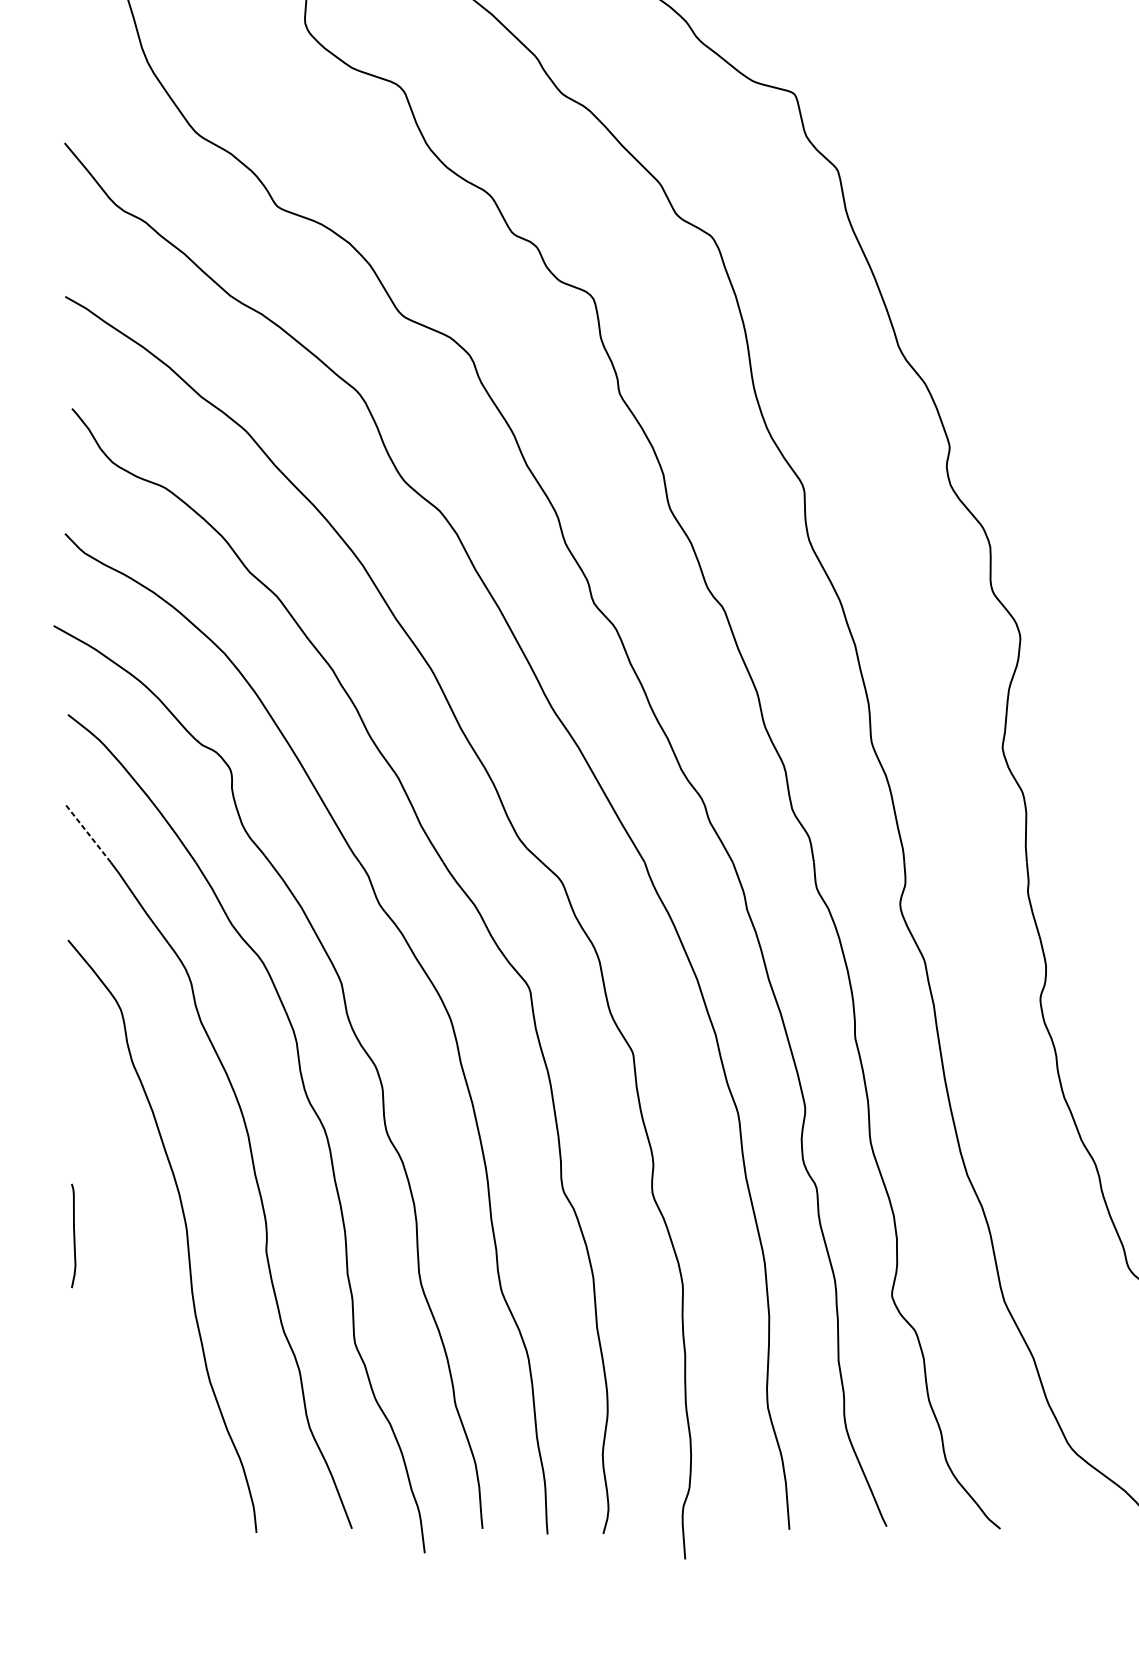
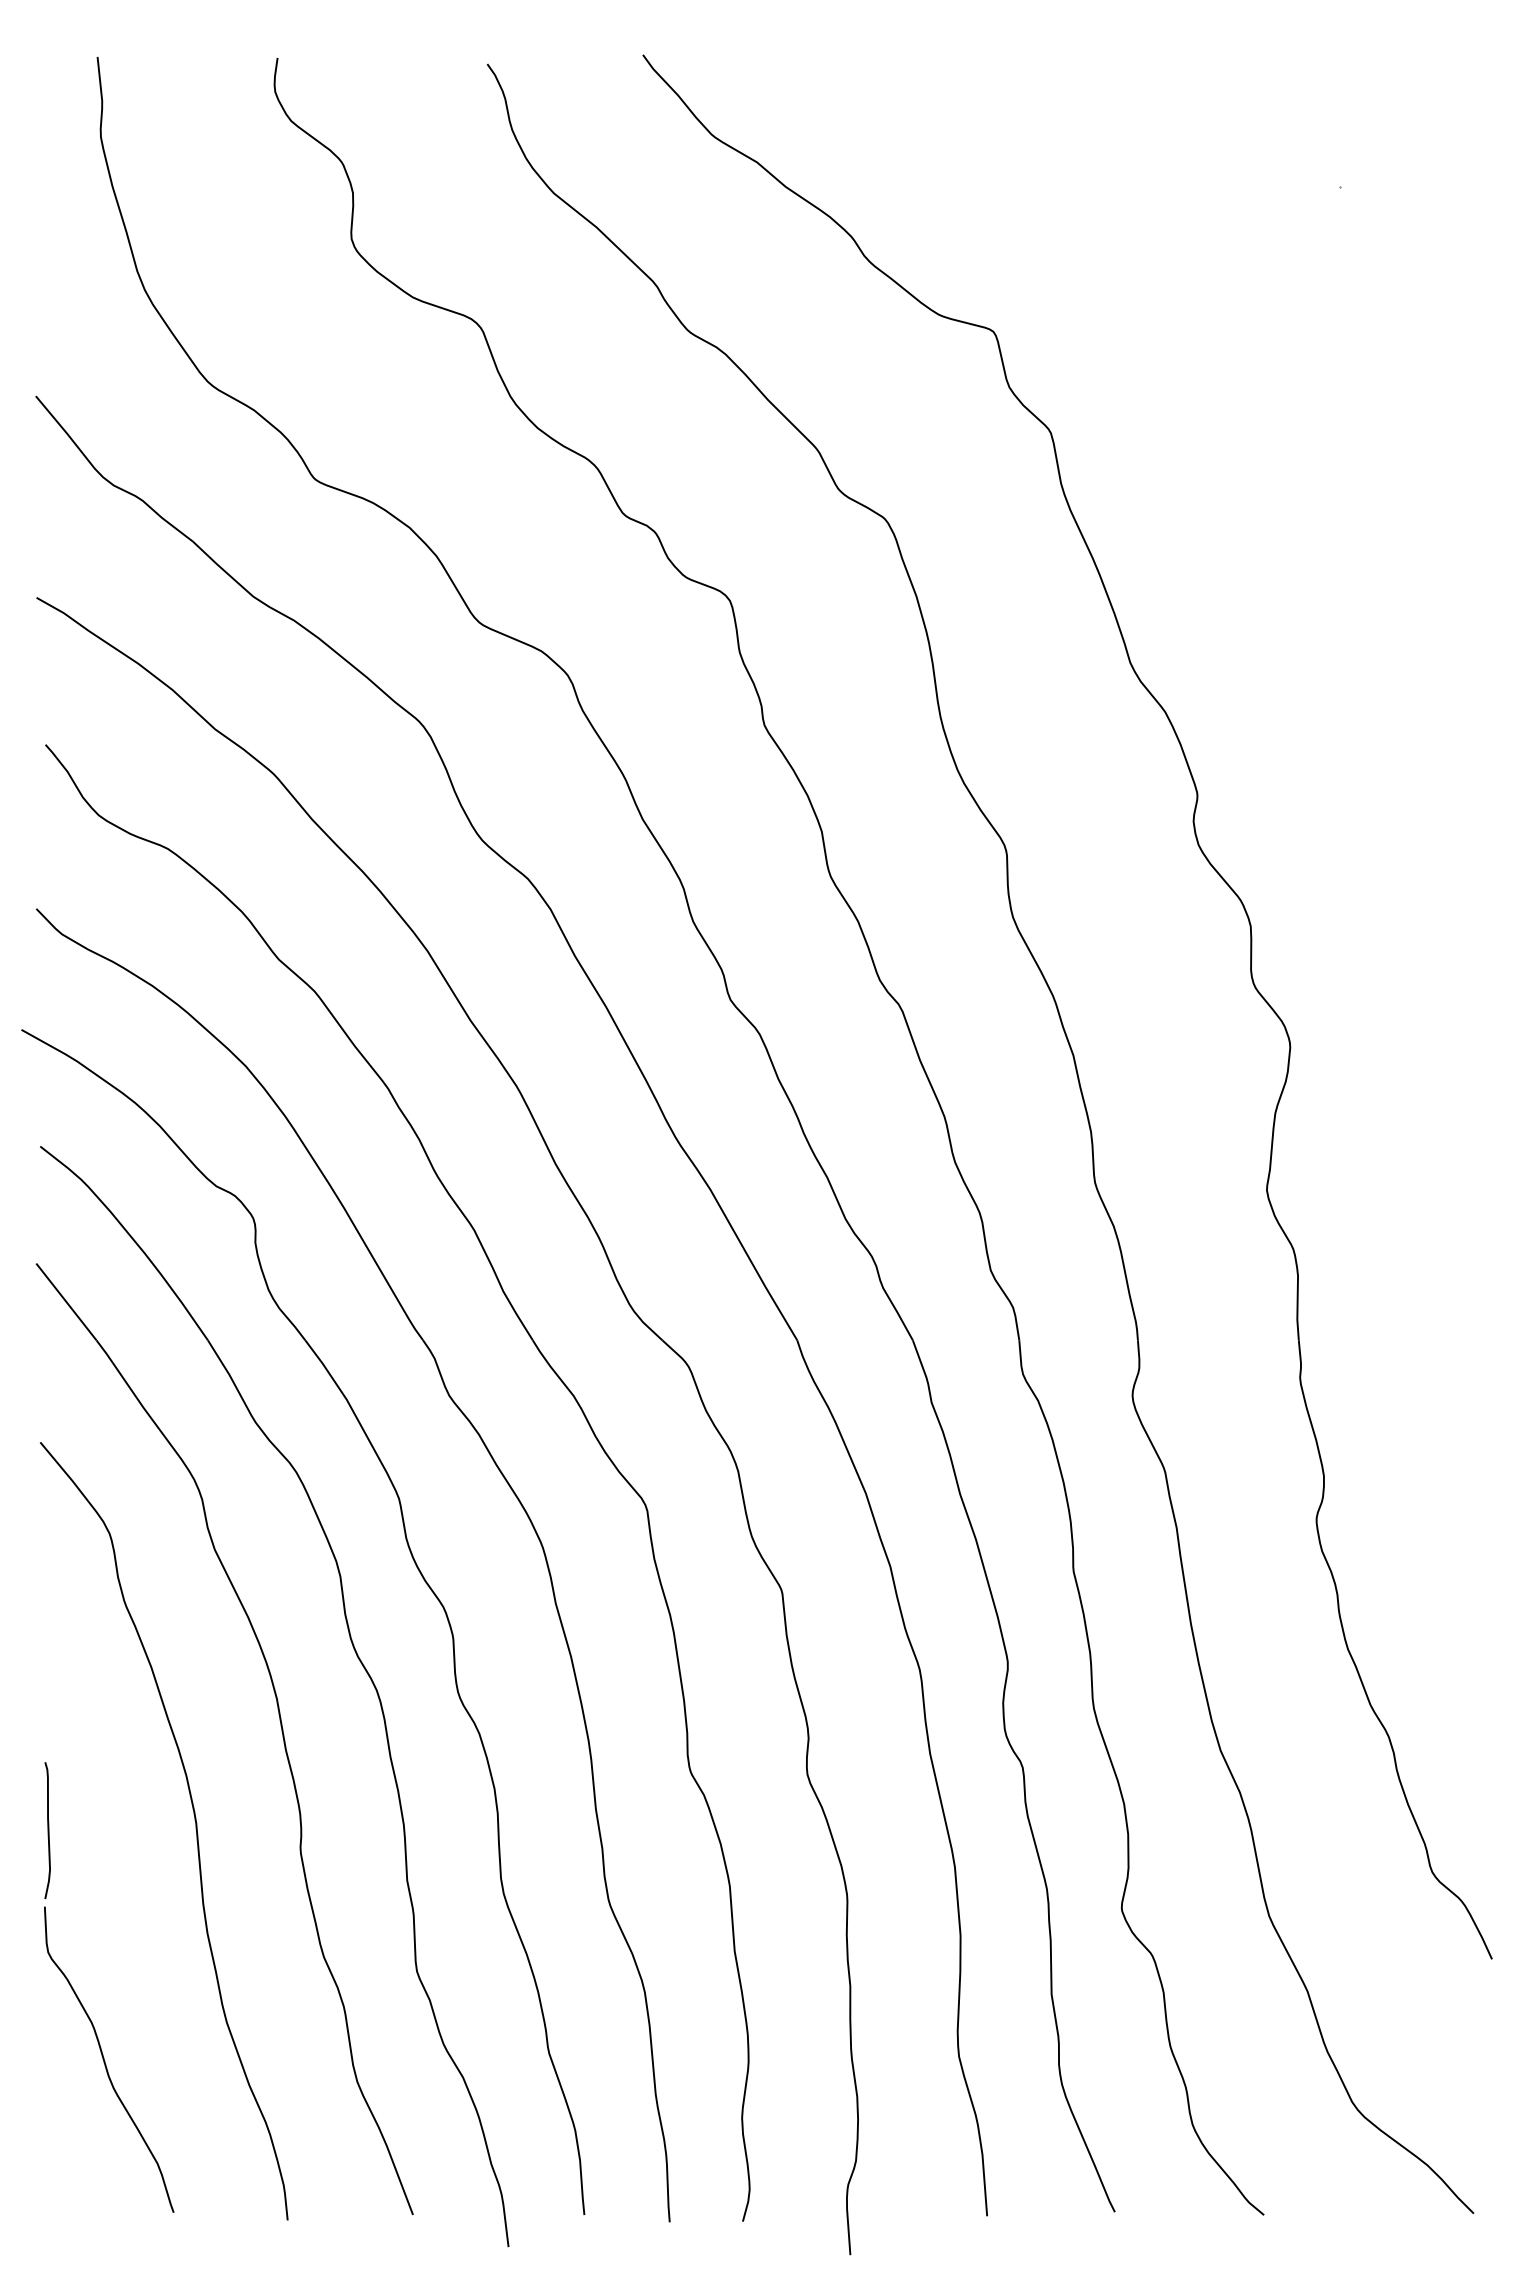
line: (88, 832) -> (66, 1301), dashed -> solid
curve: (117, 1411) -> (105, 2061), added

